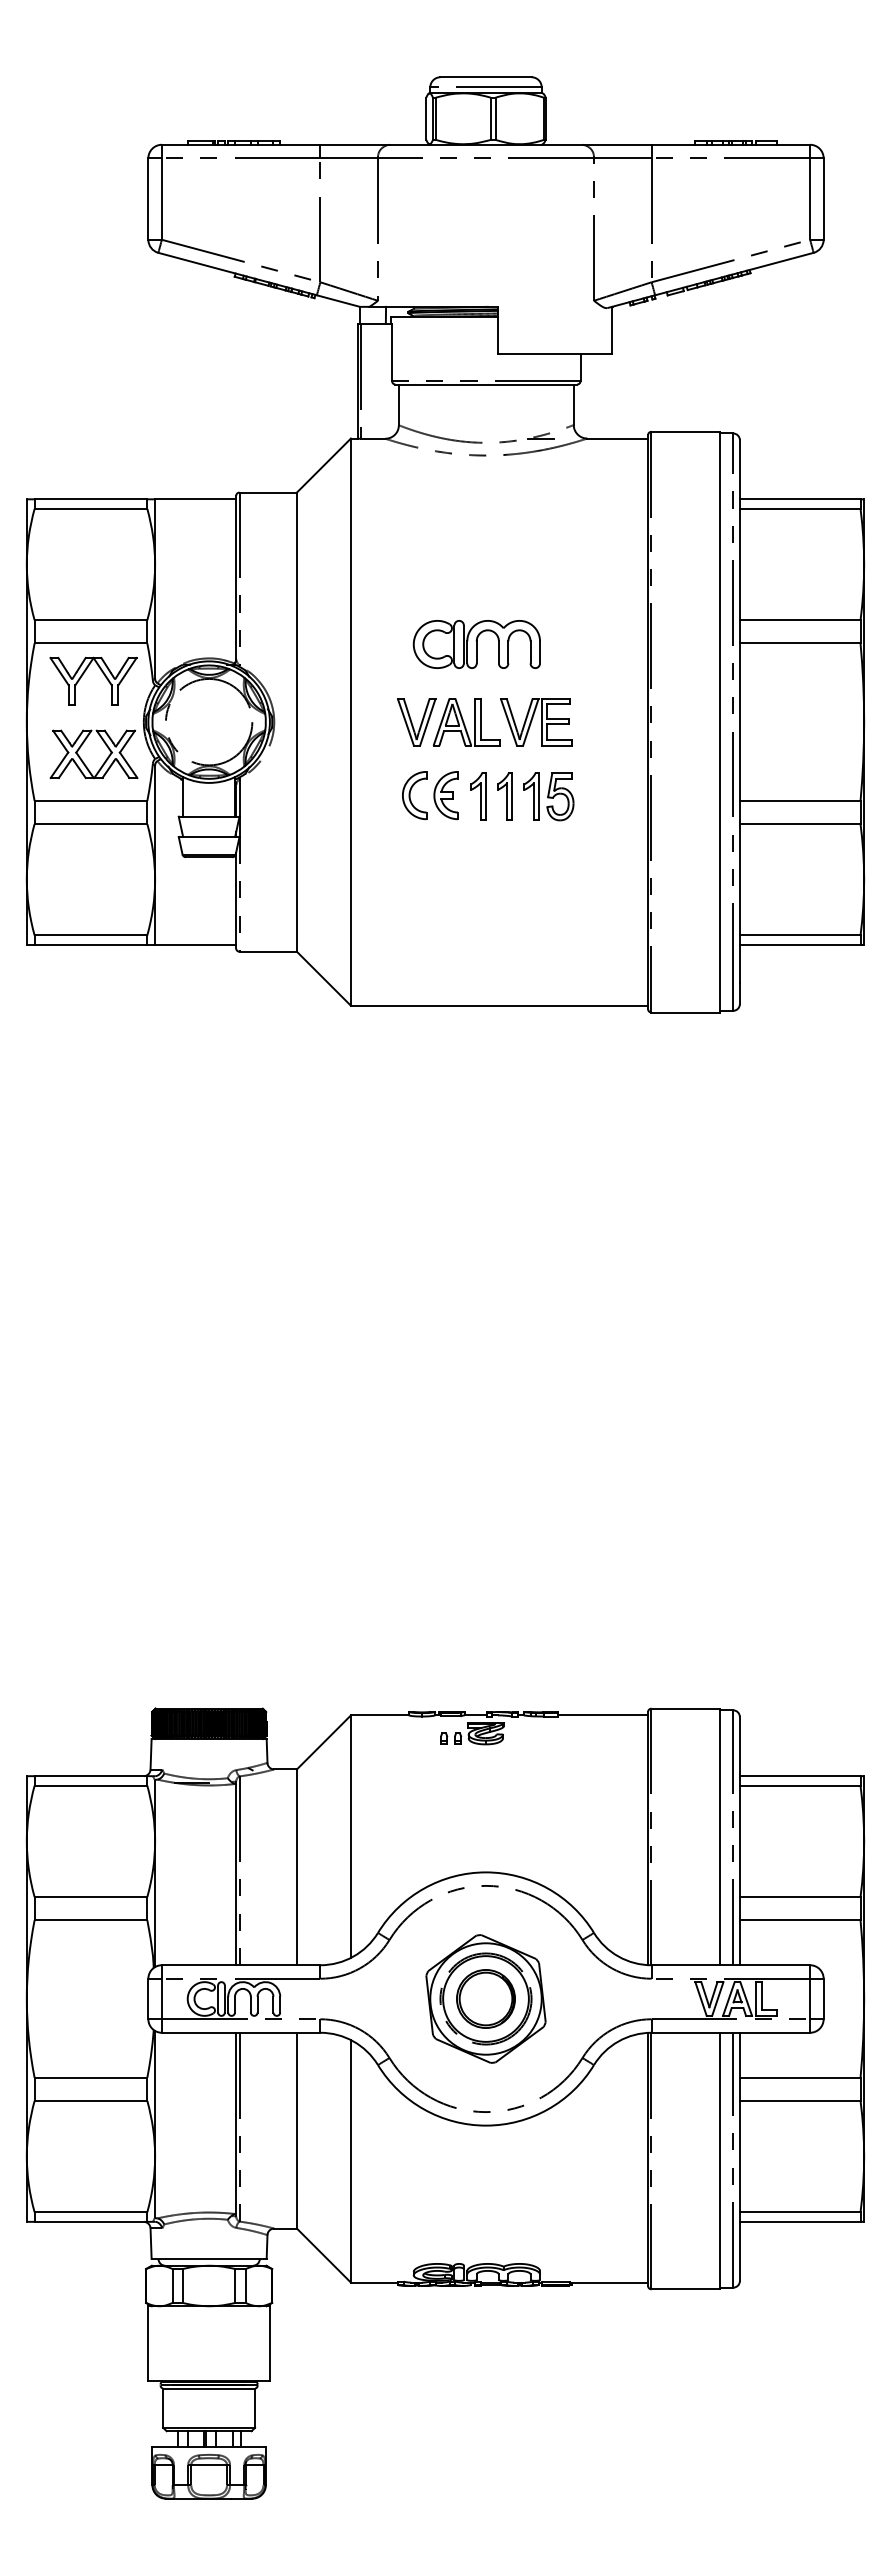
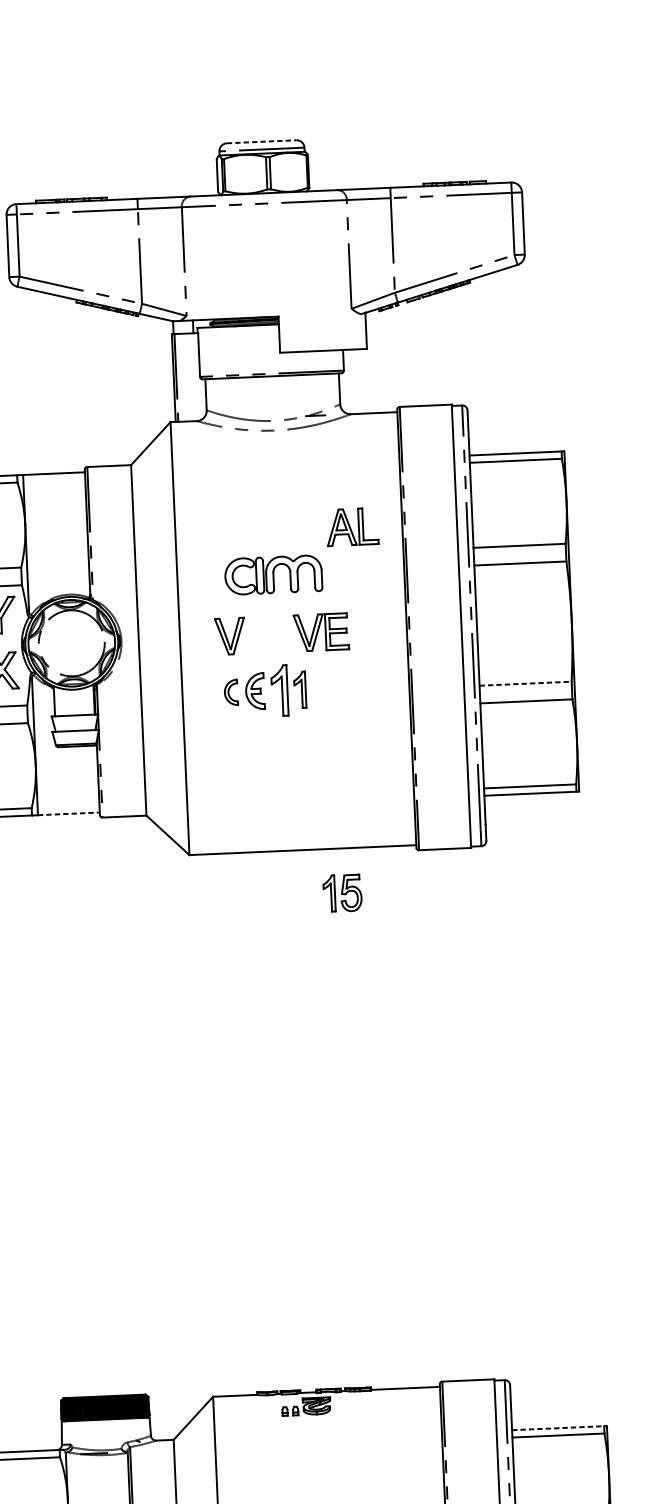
line: (486, 77) -> (262, 141), solid -> dashed
part: (466, 722) -> (352, 527), moved
part: (414, 795) -> (230, 692), size x0.7
part: (478, 796) -> (279, 691), size x1.4
part: (548, 796) -> (342, 893), moved
line: (800, 800) -> (525, 683), solid -> dashed
line: (195, 945) -> (68, 814), solid -> dashed
line: (800, 1776) -> (558, 1428), solid -> dashed

